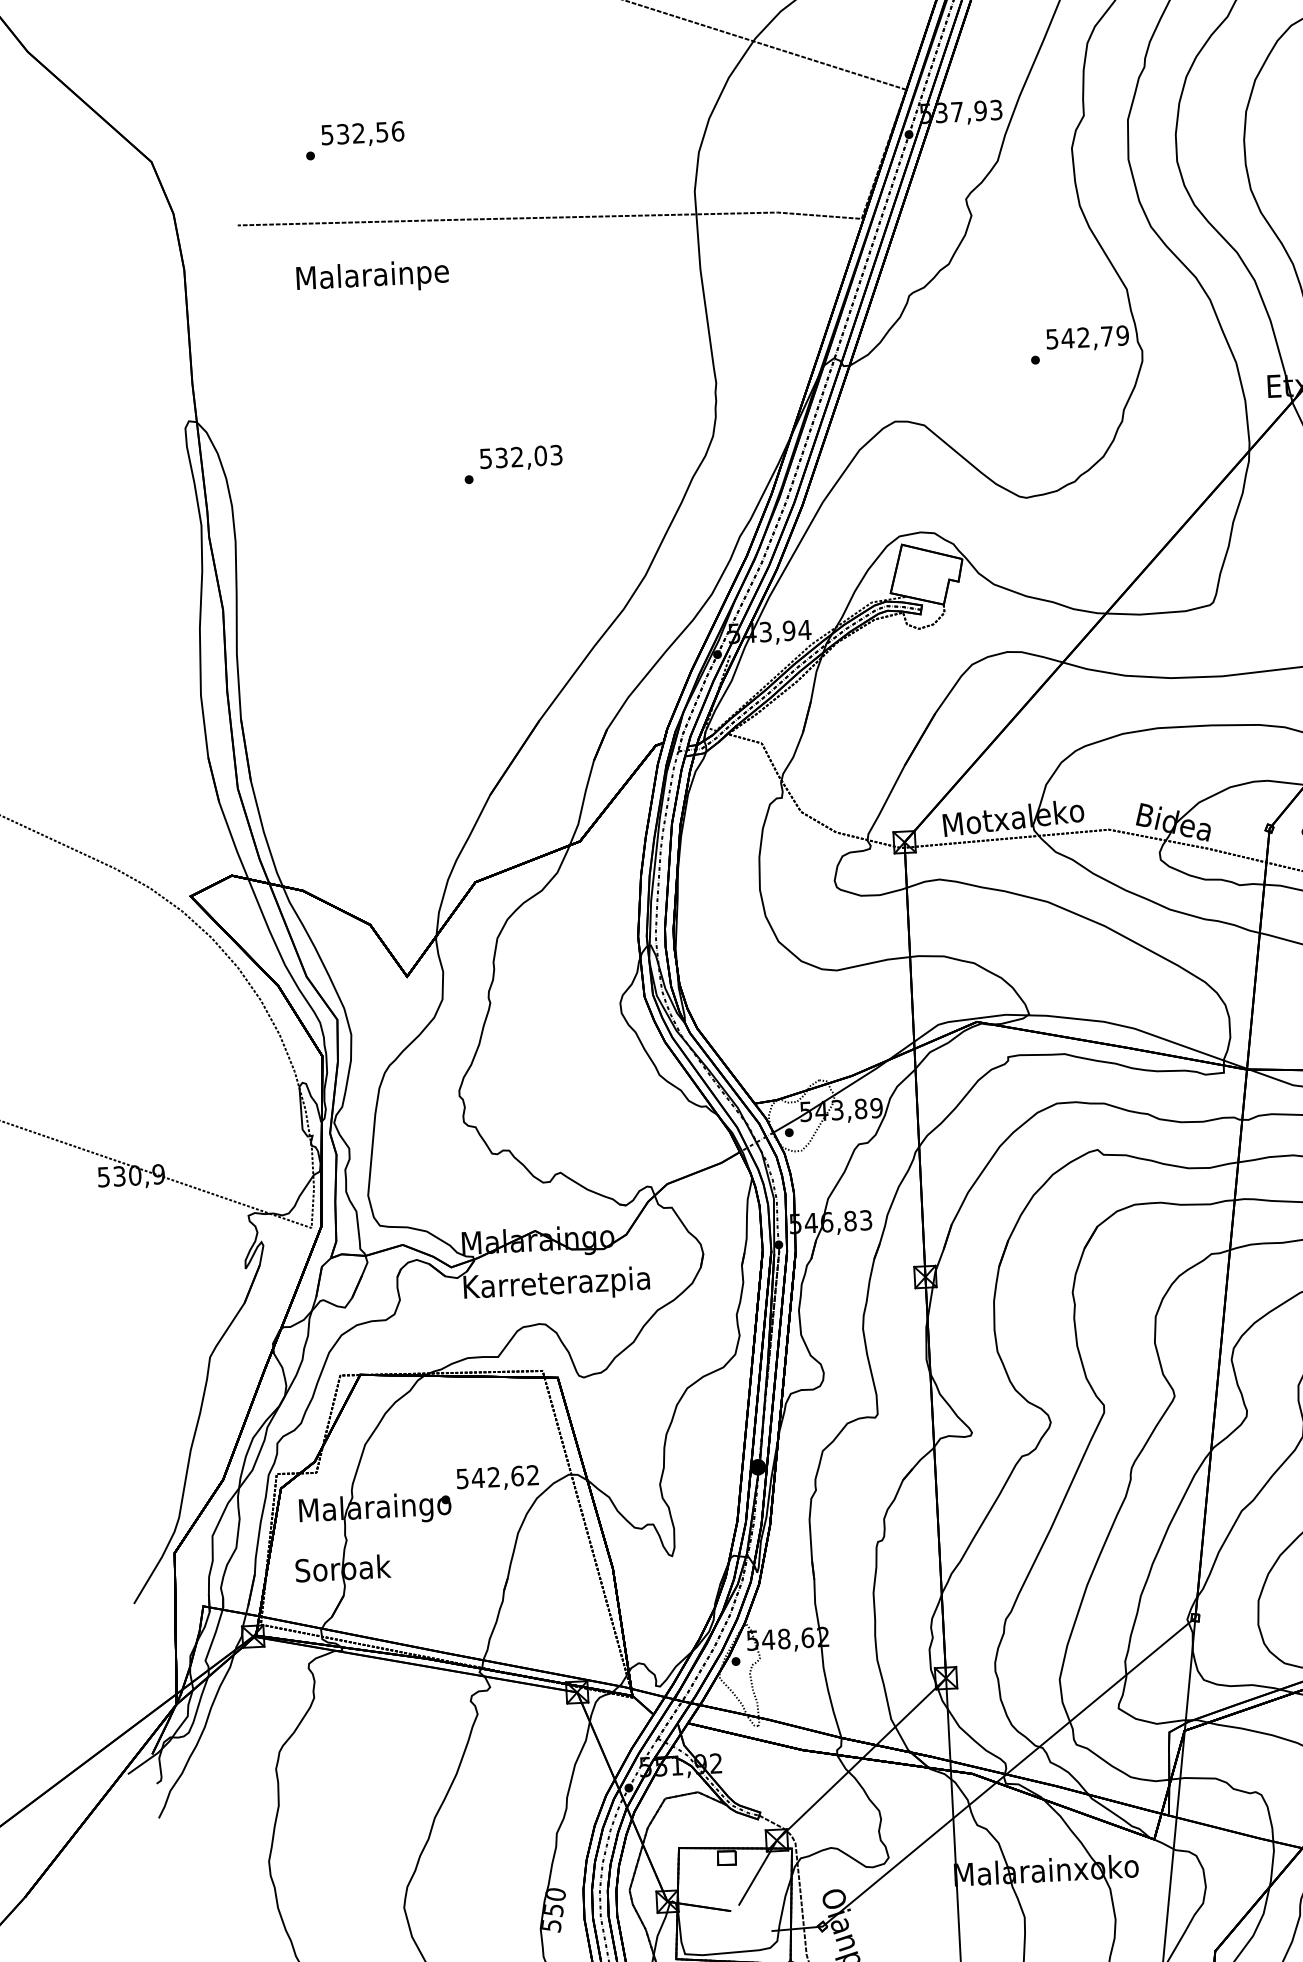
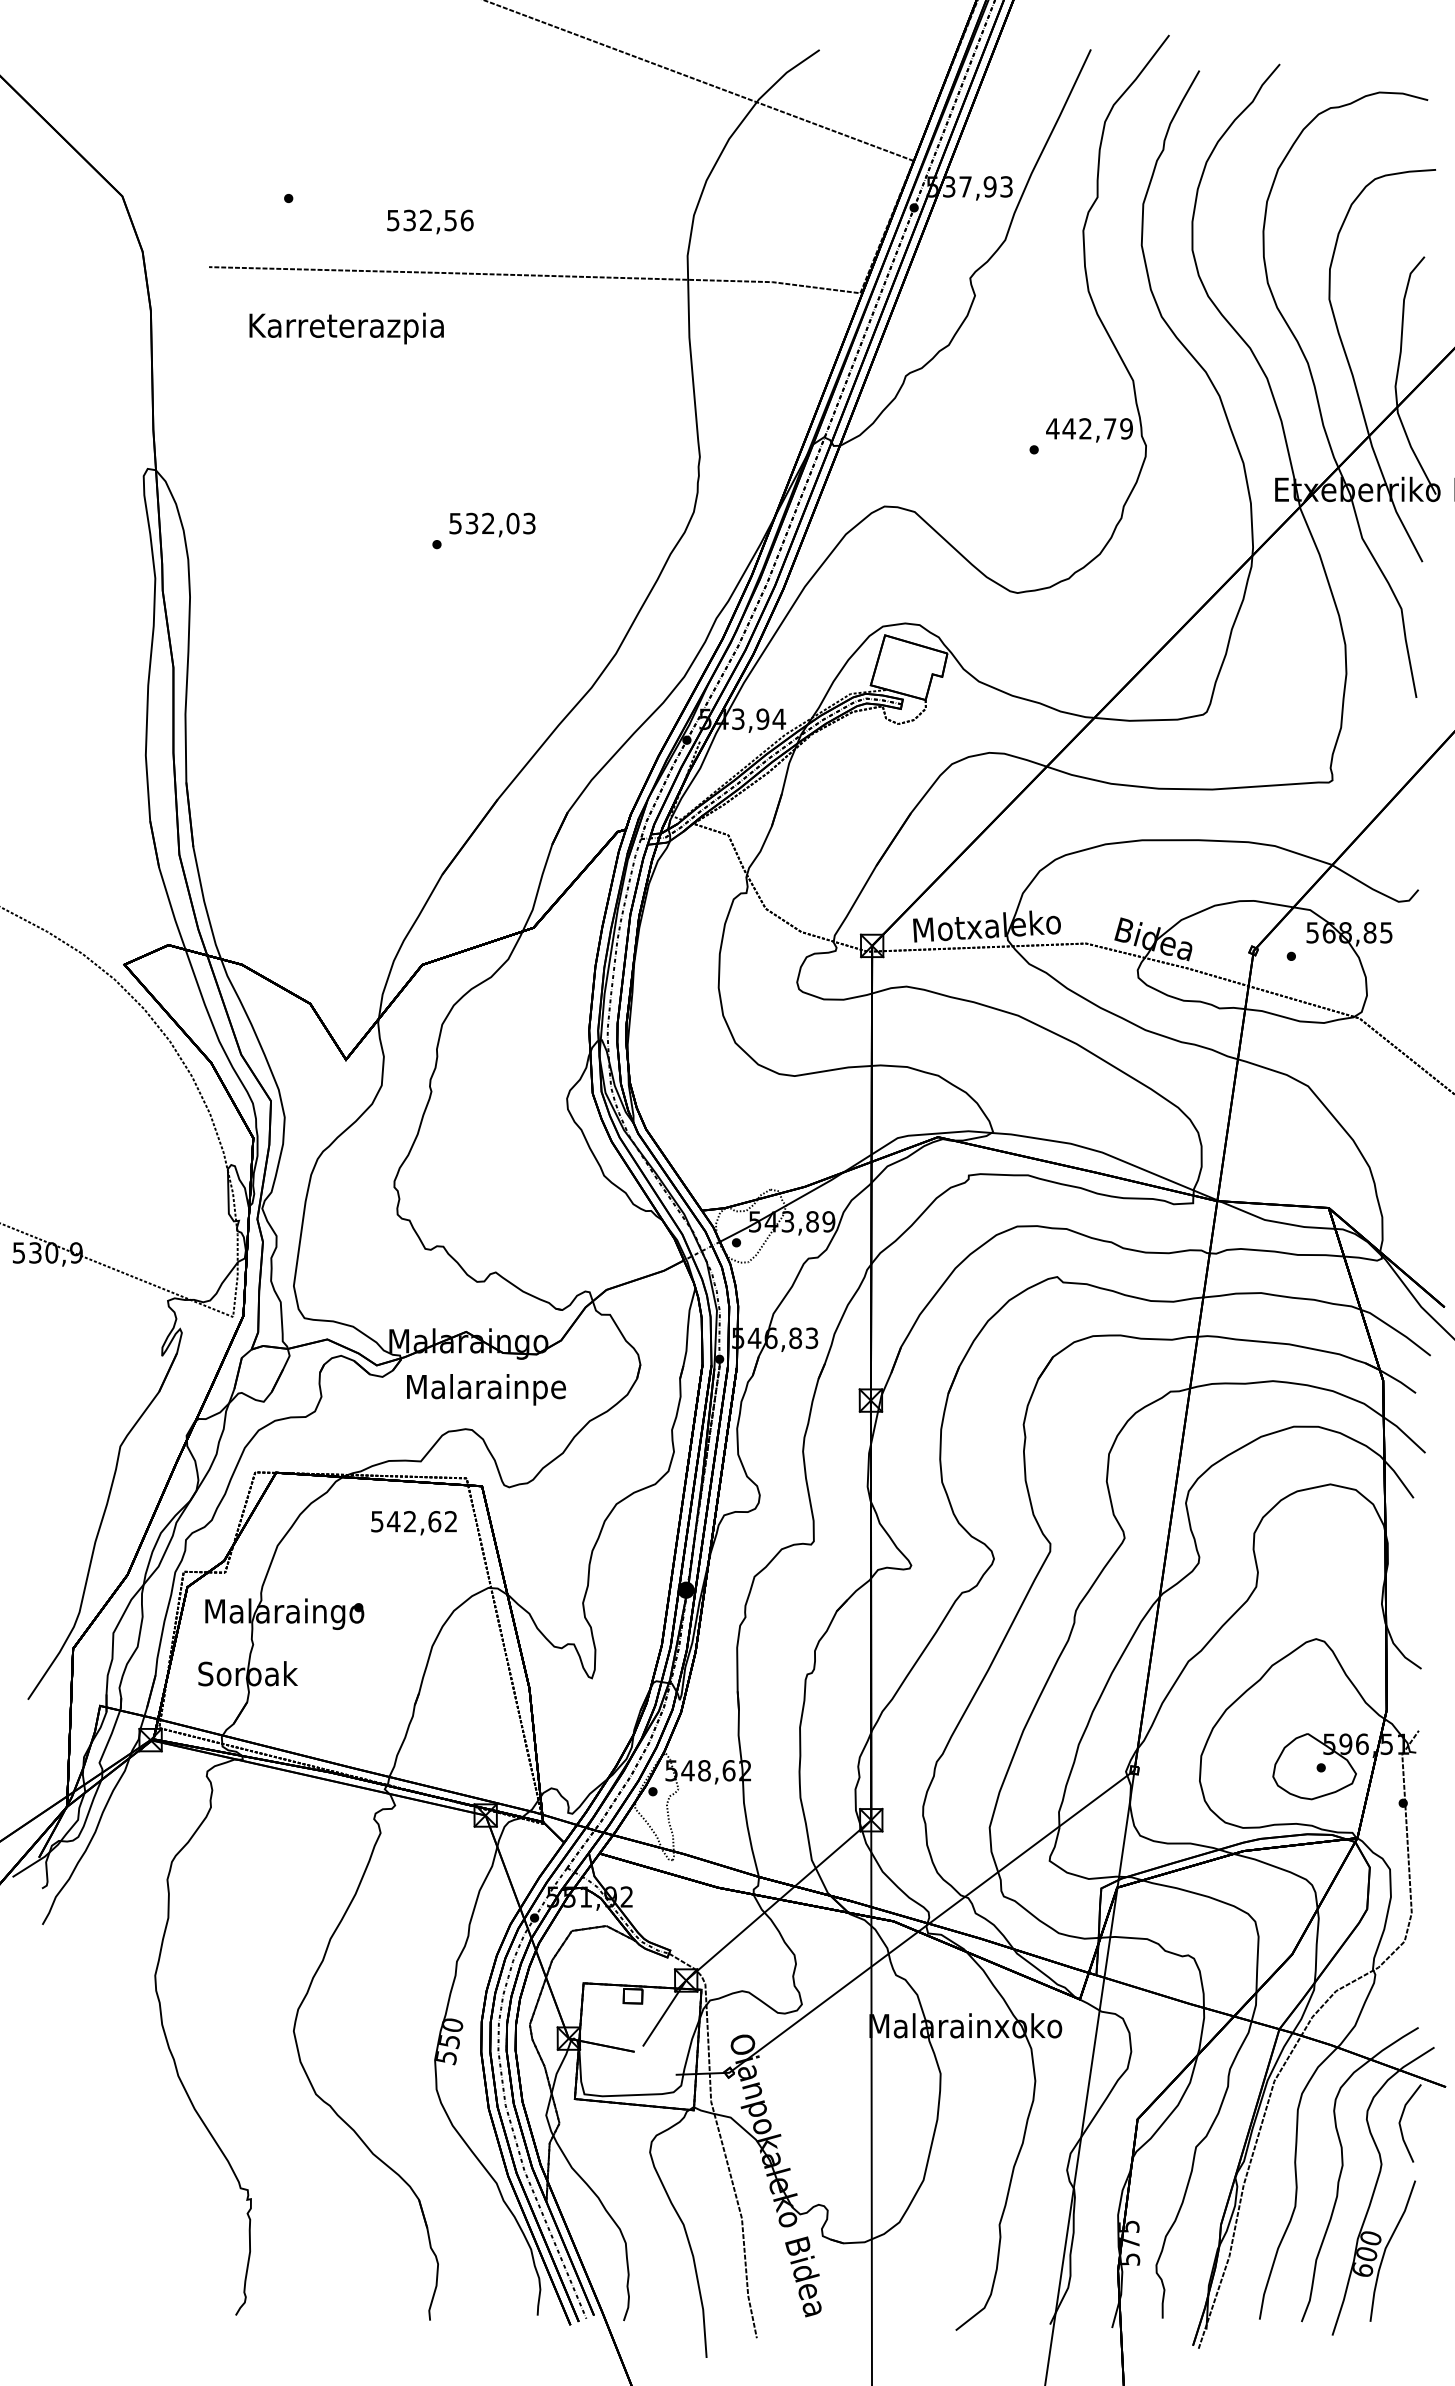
text: (362, 134) -> (430, 221), moved
text: (372, 277) -> (346, 328), Malarainpe -> Karreterazpia
text: (1051, 338) -> (1052, 428), 542,79 -> 442,79
text: (556, 1285) -> (485, 1389), Karreterazpia -> Malarainpe
text: (497, 1478) -> (413, 1523), moved

